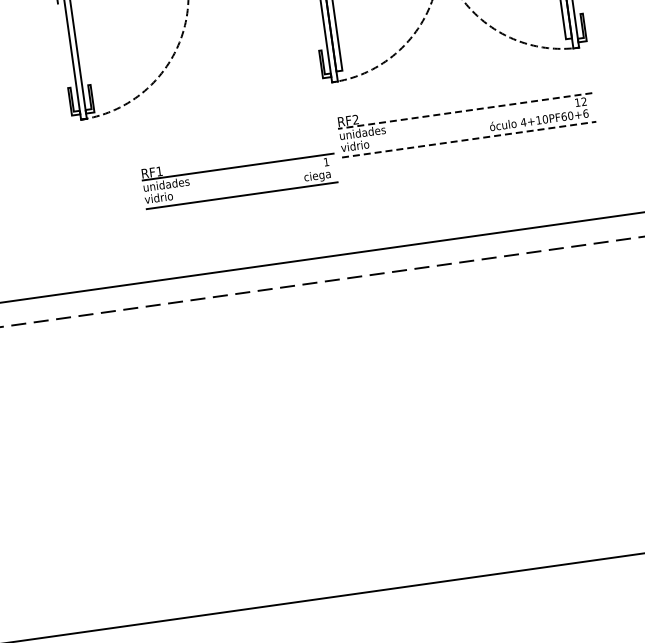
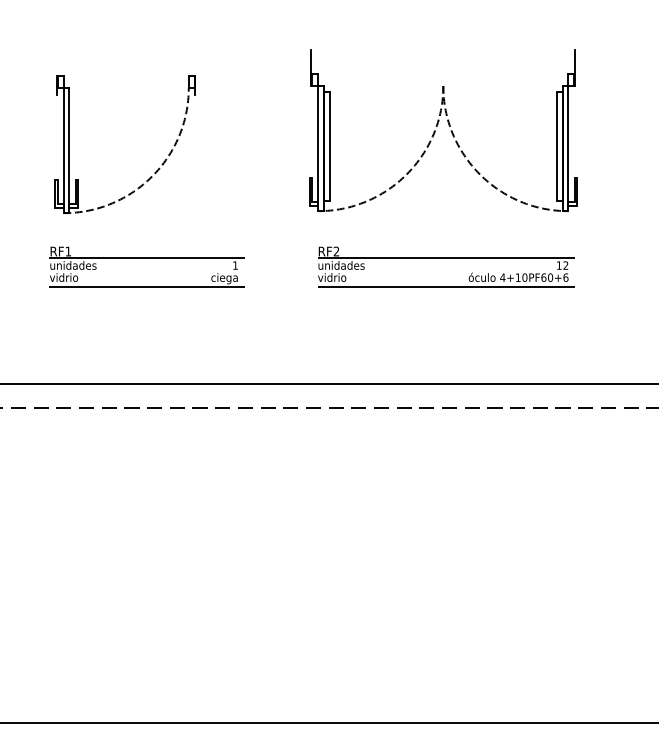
line: (465, 111) -> (446, 258), dashed -> solid
line: (469, 139) -> (446, 287), dashed -> solid
part: (237, 167) -> (146, 258), moved

